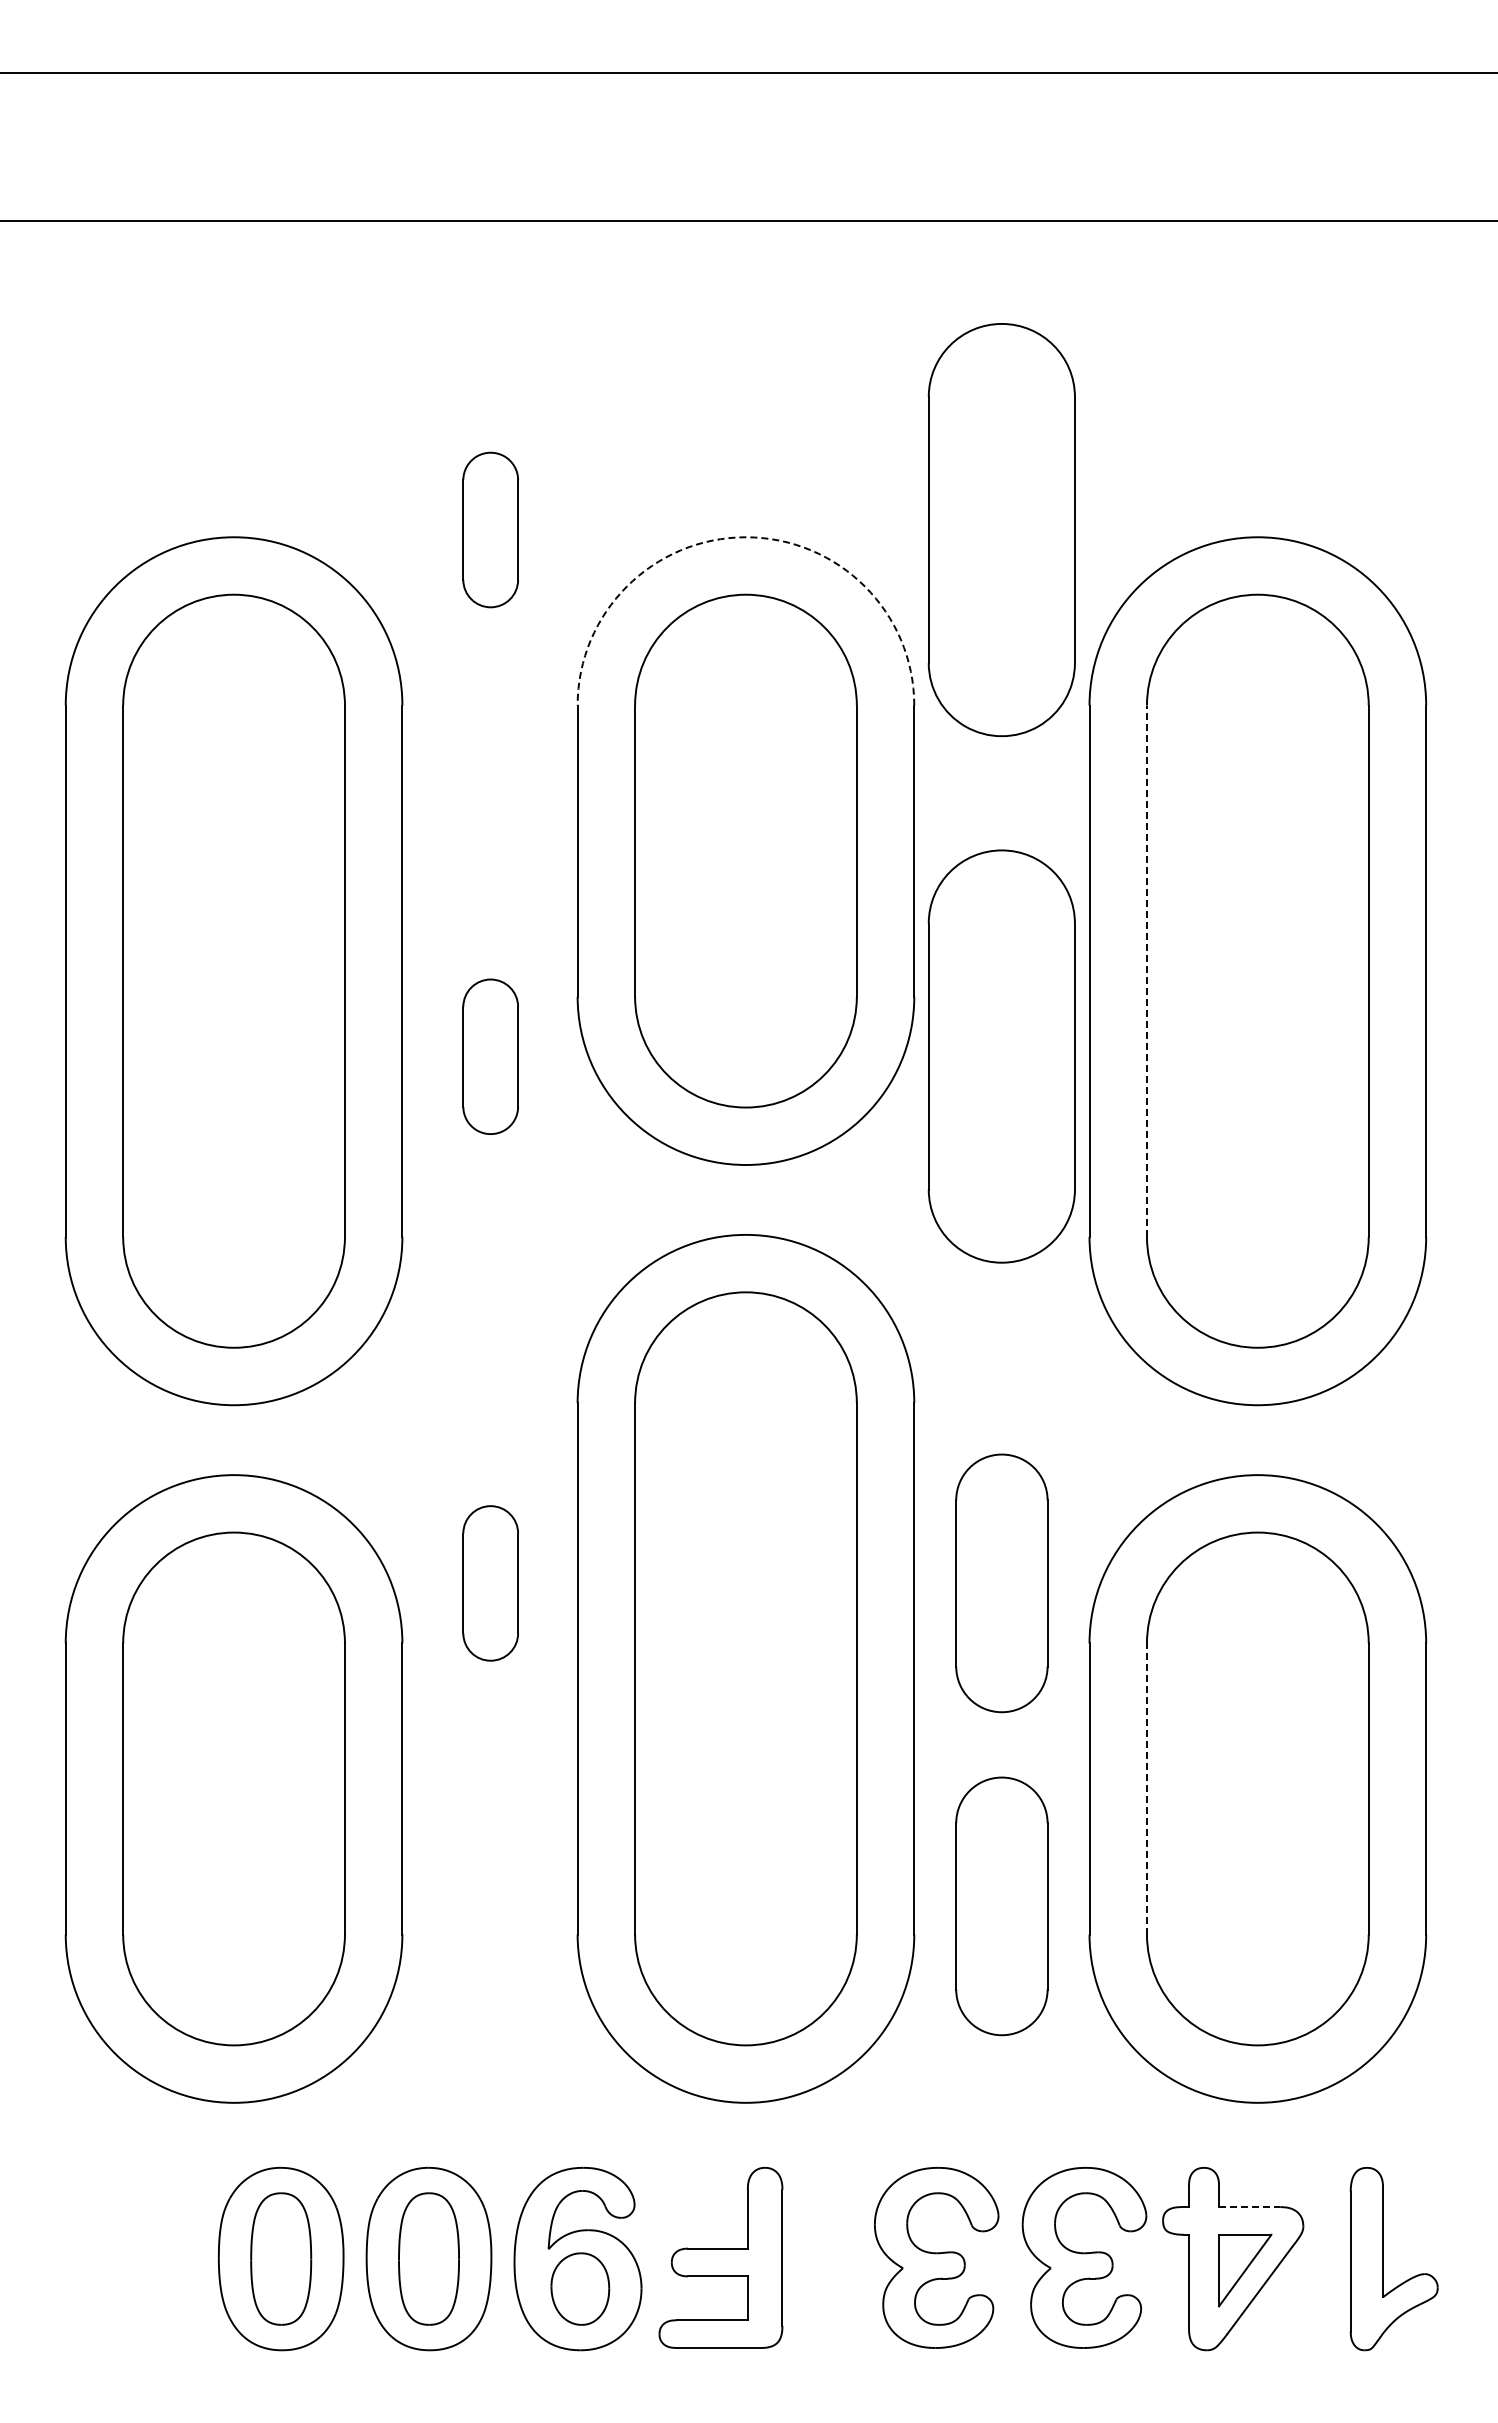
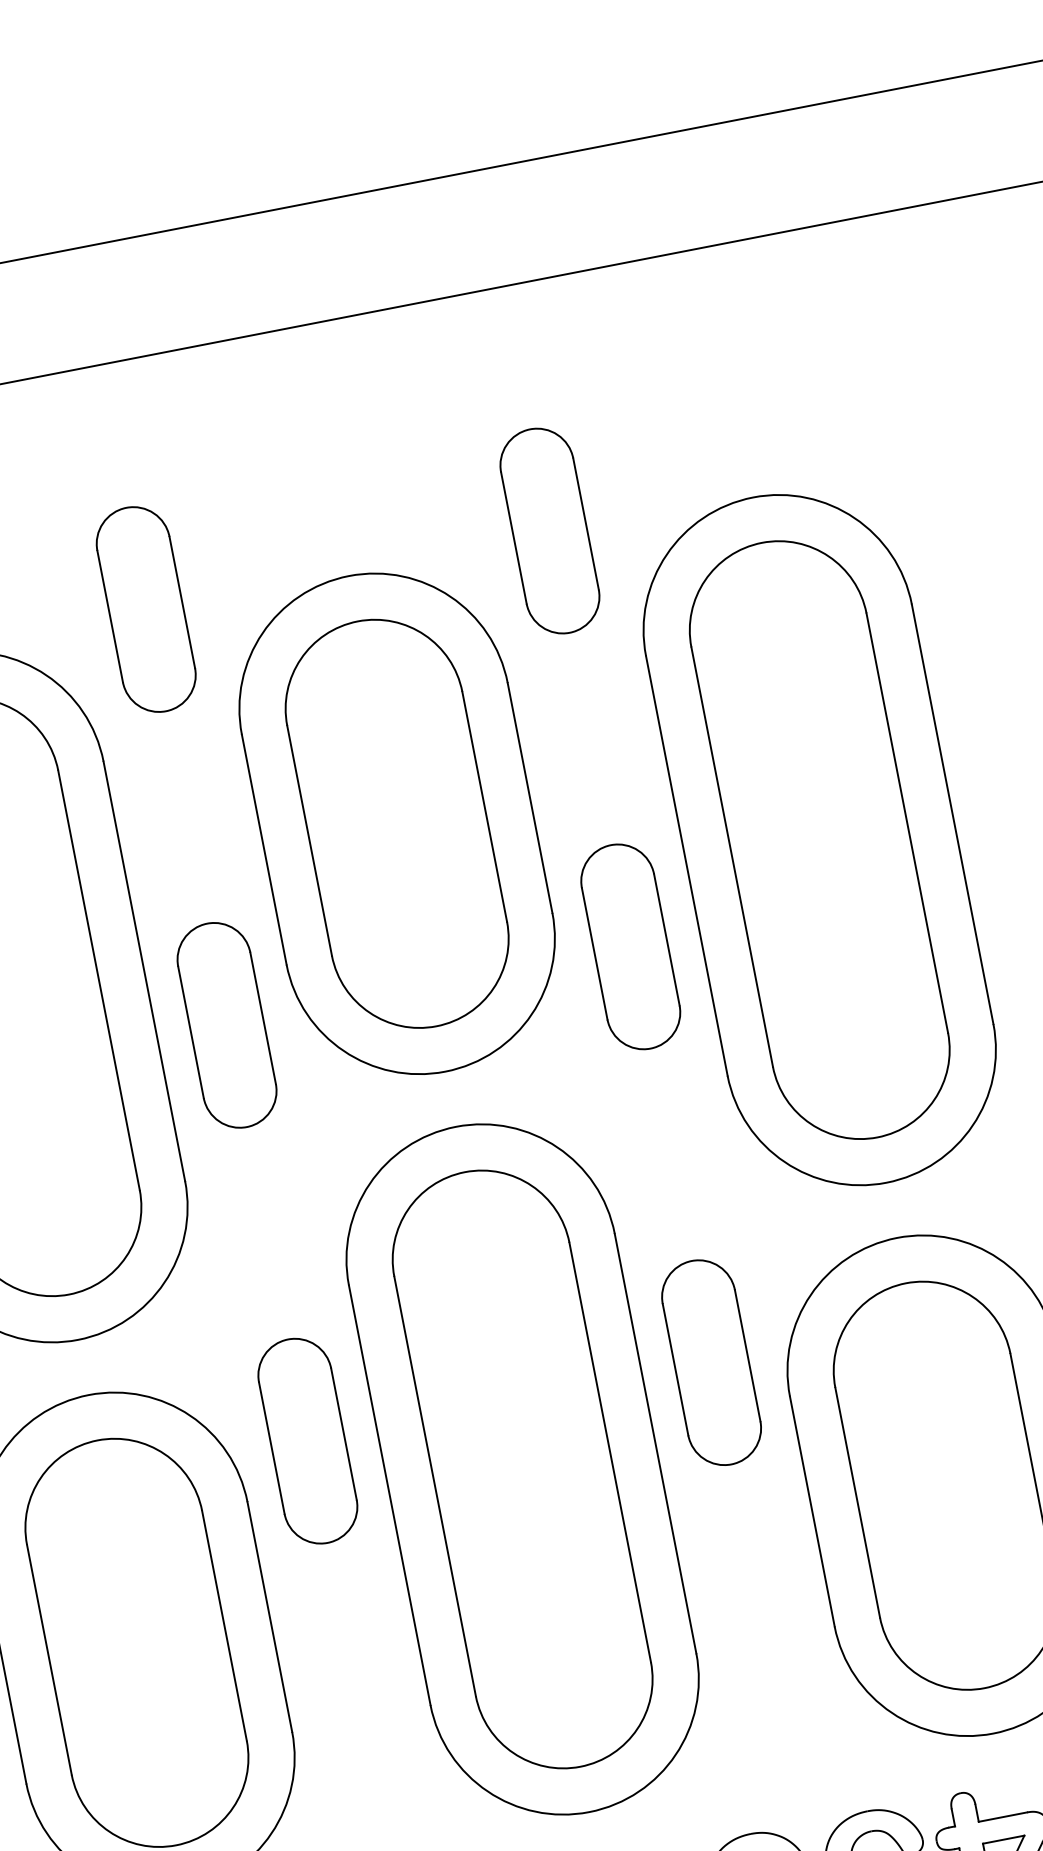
part: (490, 529) -> (146, 609), size x1.67
part: (1001, 529) -> (549, 530), size x0.62
arc: (745, 537) -> (348, 576), dashed -> solid
line: (1146, 971) -> (731, 857), dashed -> solid
part: (490, 1056) -> (226, 1025), size x1.67
part: (1001, 1056) -> (630, 946), size x0.62
part: (490, 1583) -> (307, 1441), size x1.67
line: (1146, 1788) -> (857, 1502), dashed -> solid
part: (1001, 1906) -> (760, 1617), removed
line: (1249, 2207) -> (1002, 1817), dashed -> solid

